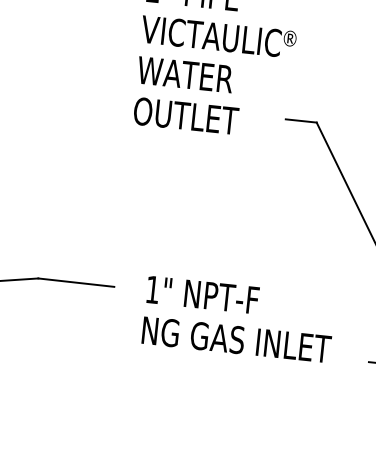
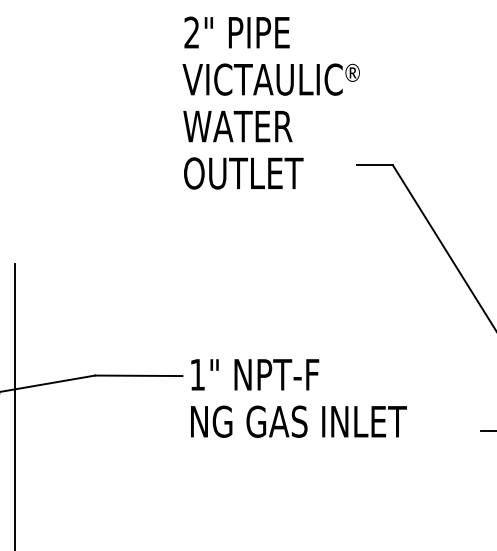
text: (238, 319) -> (298, 398), moved

